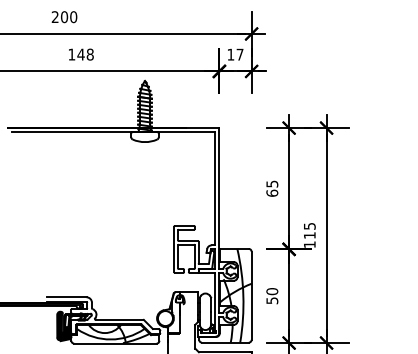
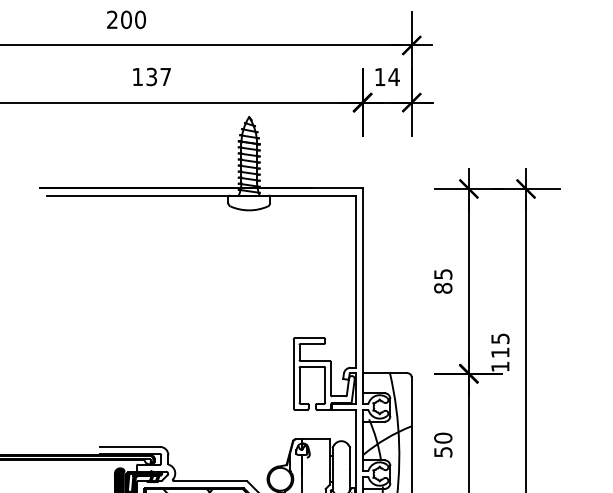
text: (85, 54) -> (158, 76), 148 -> 137
text: (239, 54) -> (393, 76), 17 -> 14
text: (272, 192) -> (443, 287), 65 -> 85

